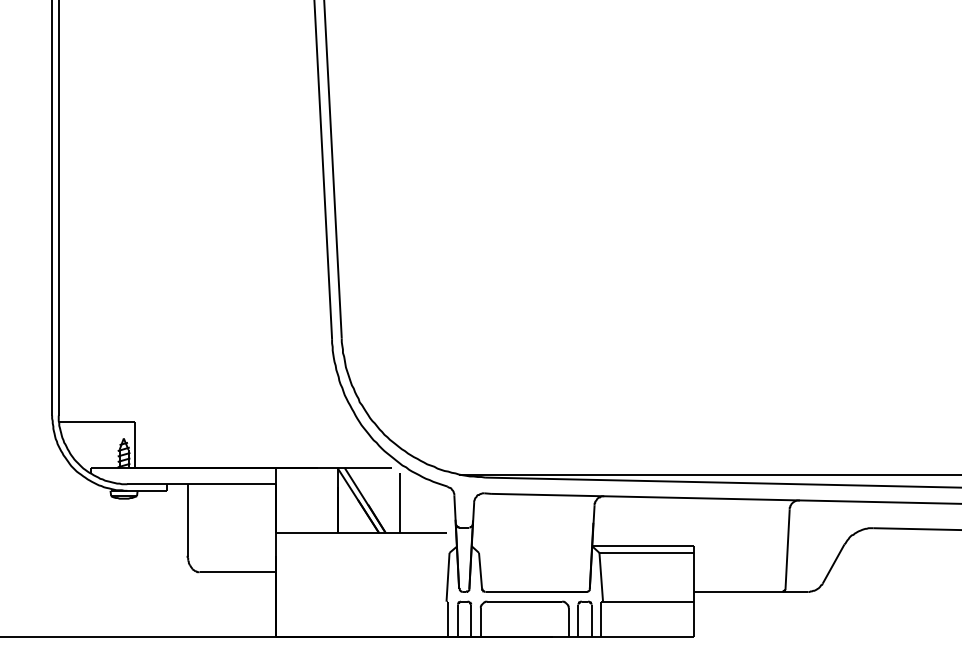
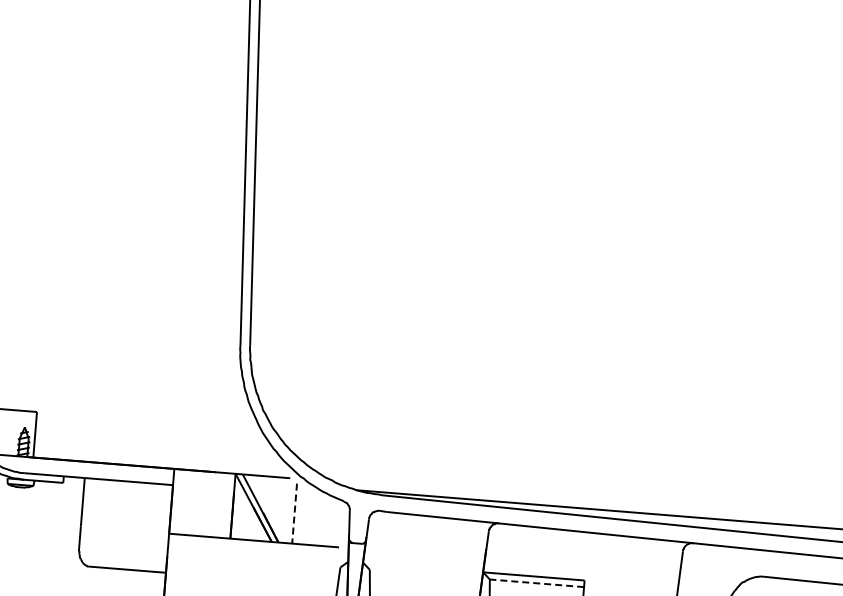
line: (399, 503) -> (294, 514), solid -> dashed
line: (646, 552) -> (536, 582), solid -> dashed

